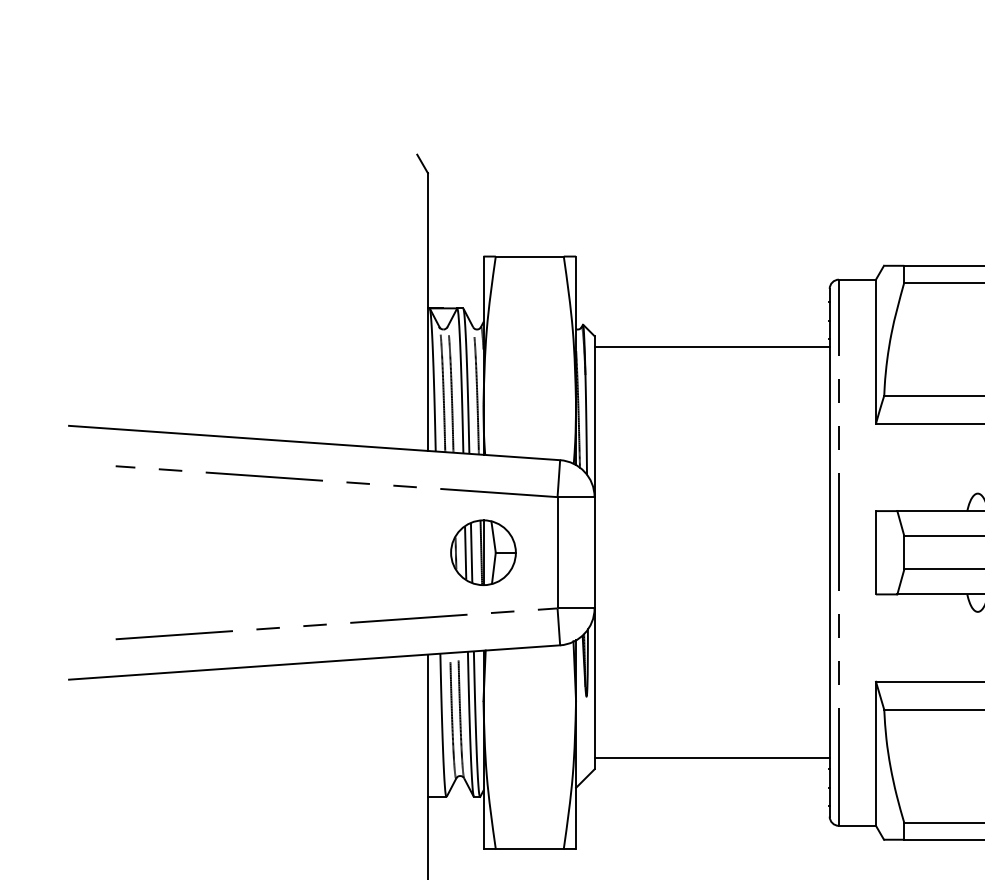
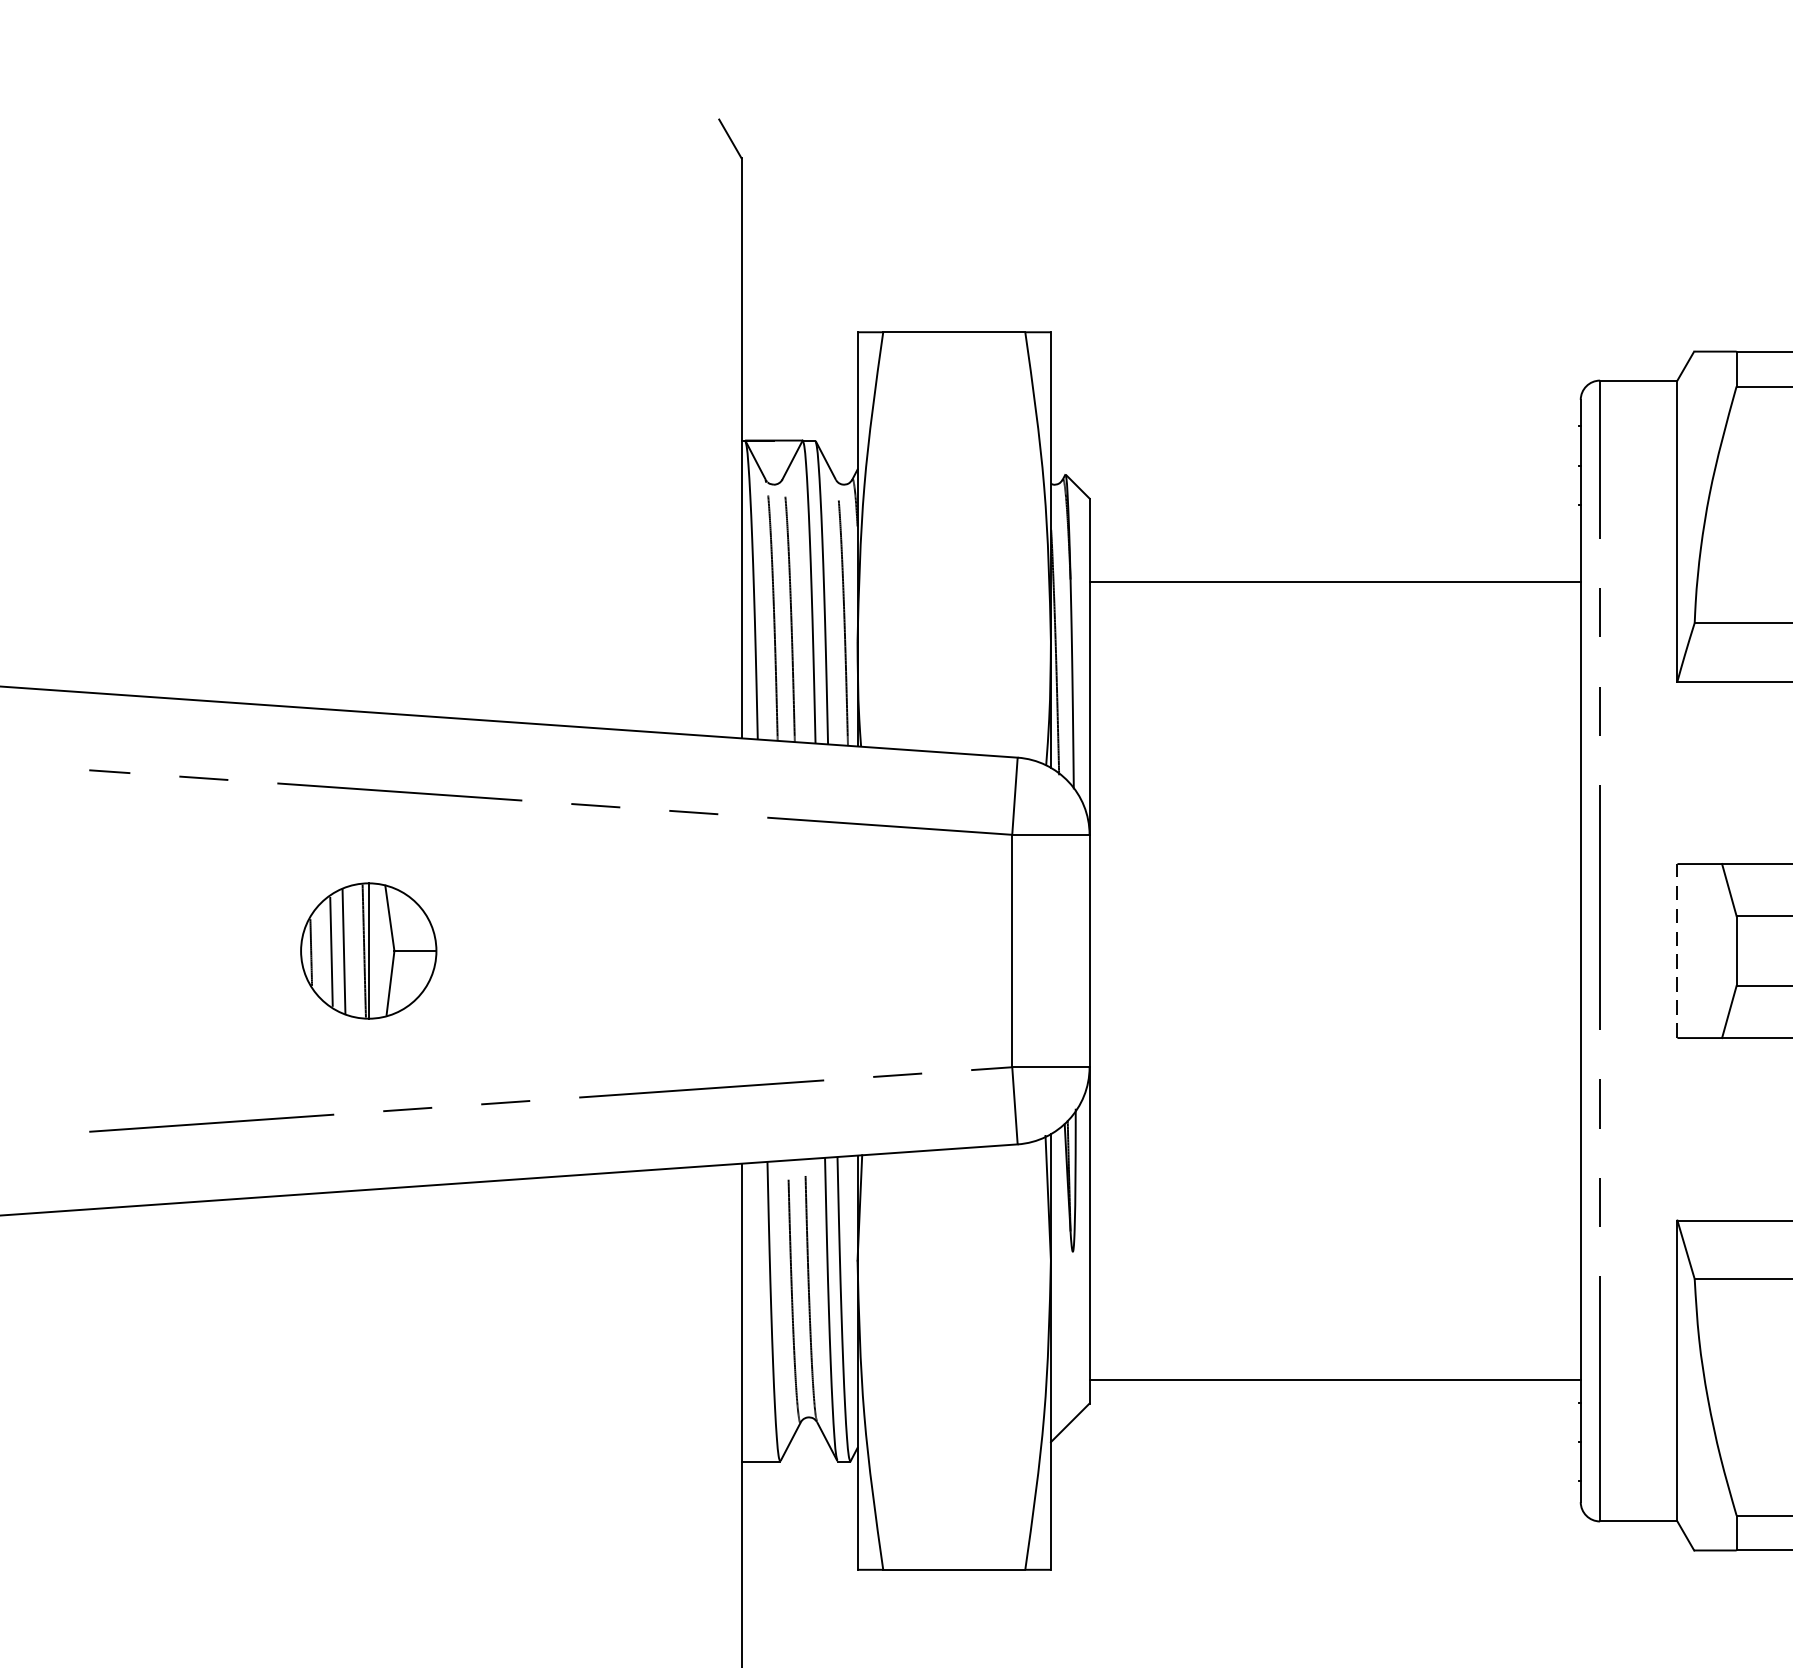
line: (711, 347) -> (1333, 582), moved
part: (483, 552) -> (368, 950), moved
line: (875, 552) -> (1676, 950), solid -> dashed

